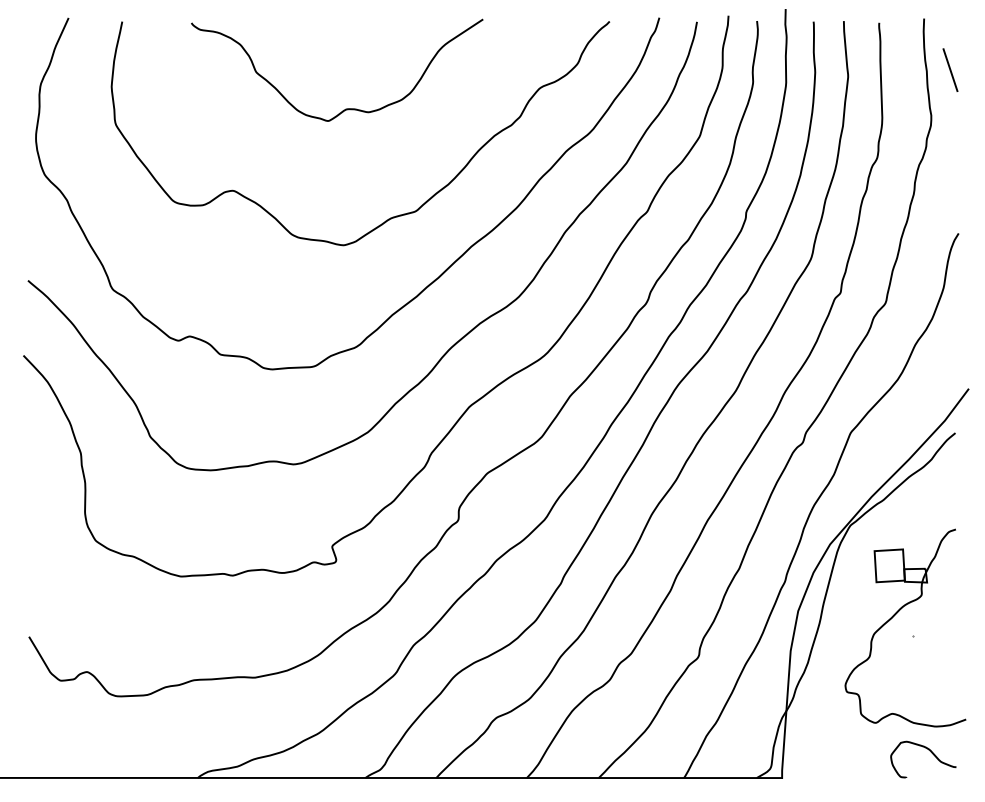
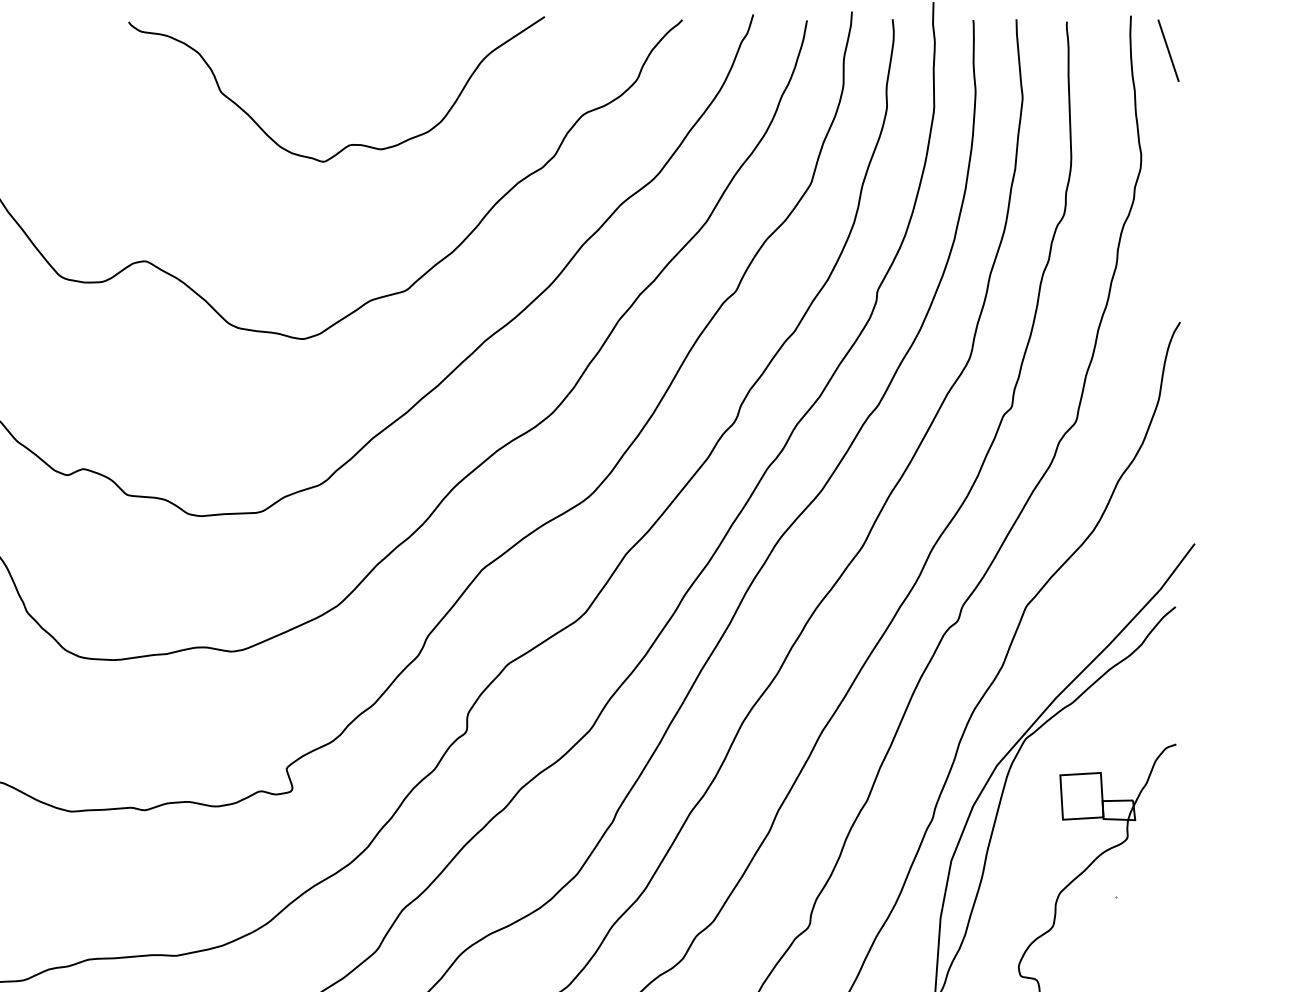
line: (950, 69) -> (1168, 49), moved
curve: (345, 108) -> (348, 143), moved

